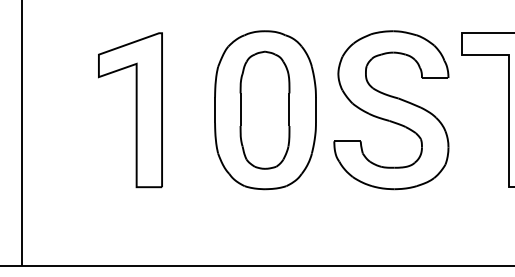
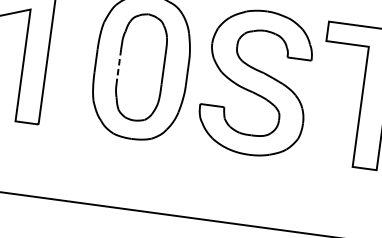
line: (240, 110) -> (119, 64), solid -> dashed

